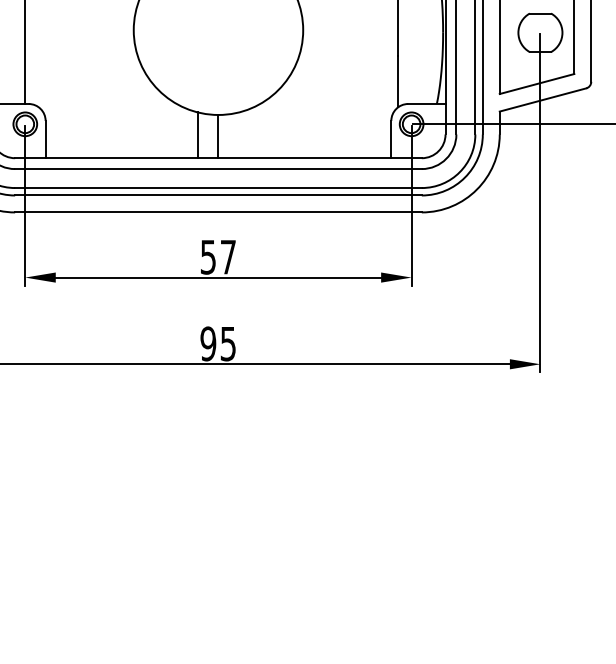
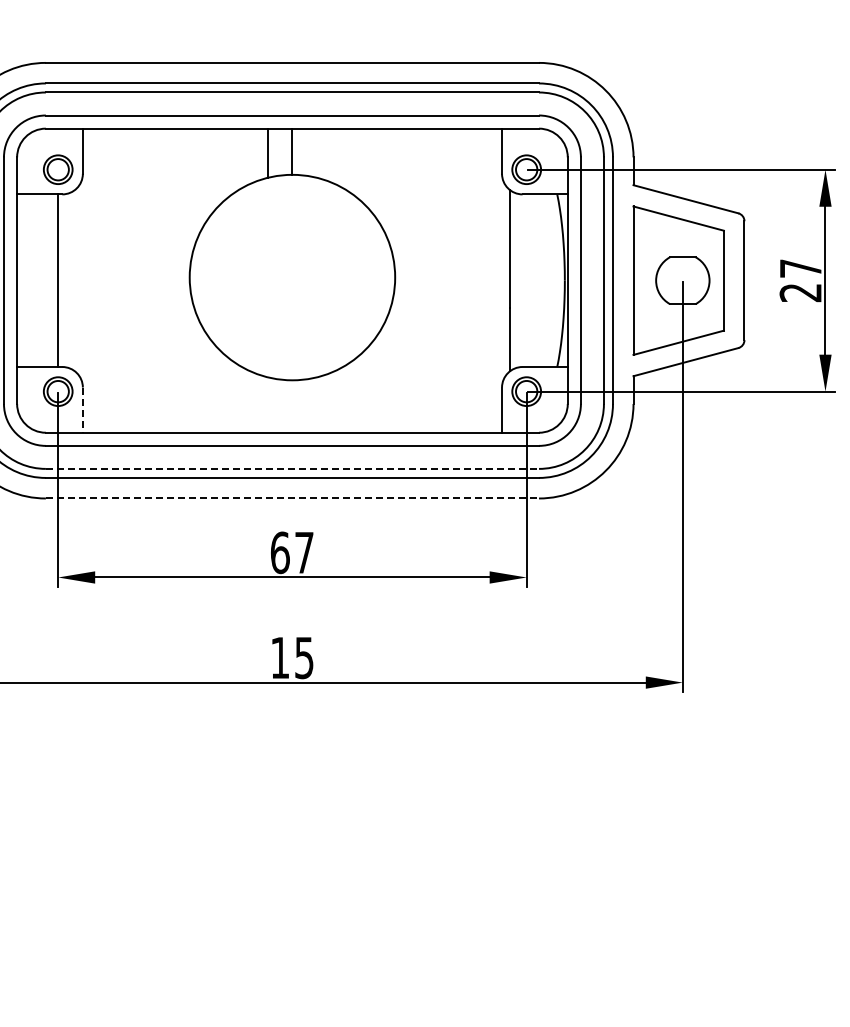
line: (197, 134) -> (267, 404), removed
line: (218, 136) -> (292, 406), removed
line: (45, 139) -> (82, 410), solid -> dashed
line: (218, 187) -> (292, 468), solid -> dashed
line: (218, 212) -> (292, 498), solid -> dashed
text: (208, 256) -> (280, 552), 57 -> 67
text: (207, 343) -> (279, 657), 95 -> 15

